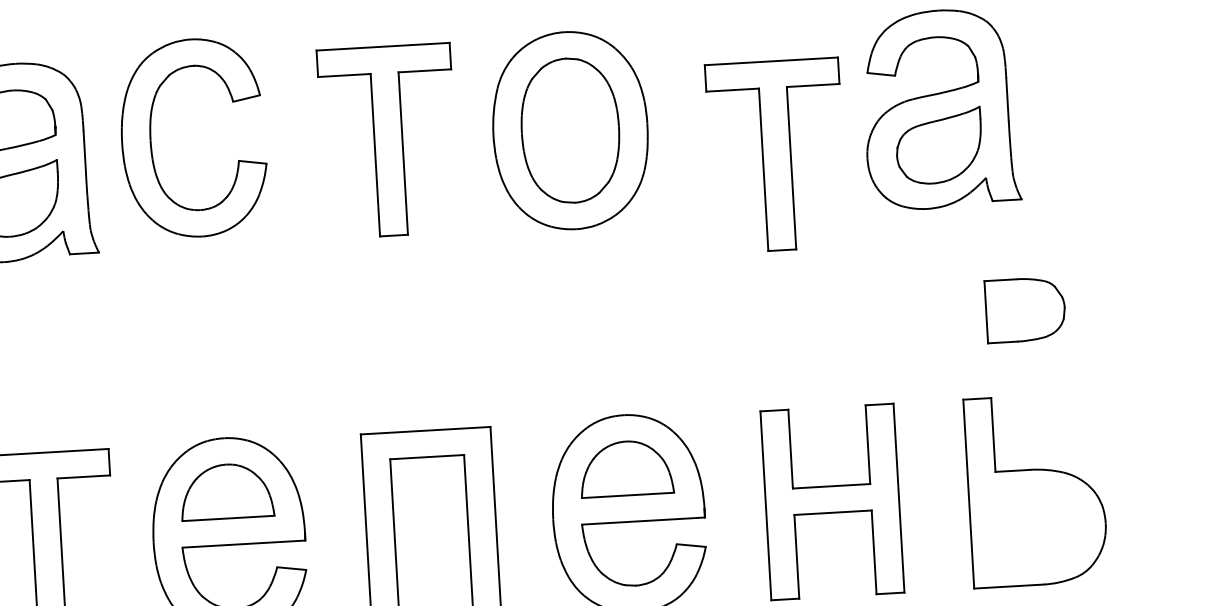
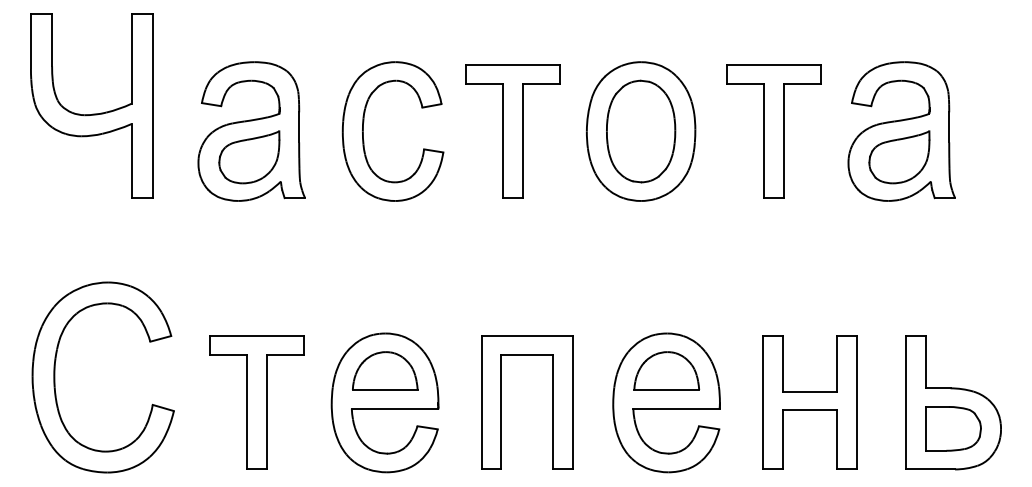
part: (151, 140) -> (363, 131), moved
part: (776, 155) -> (773, 131), moved
part: (1025, 309) -> (953, 428), moved

